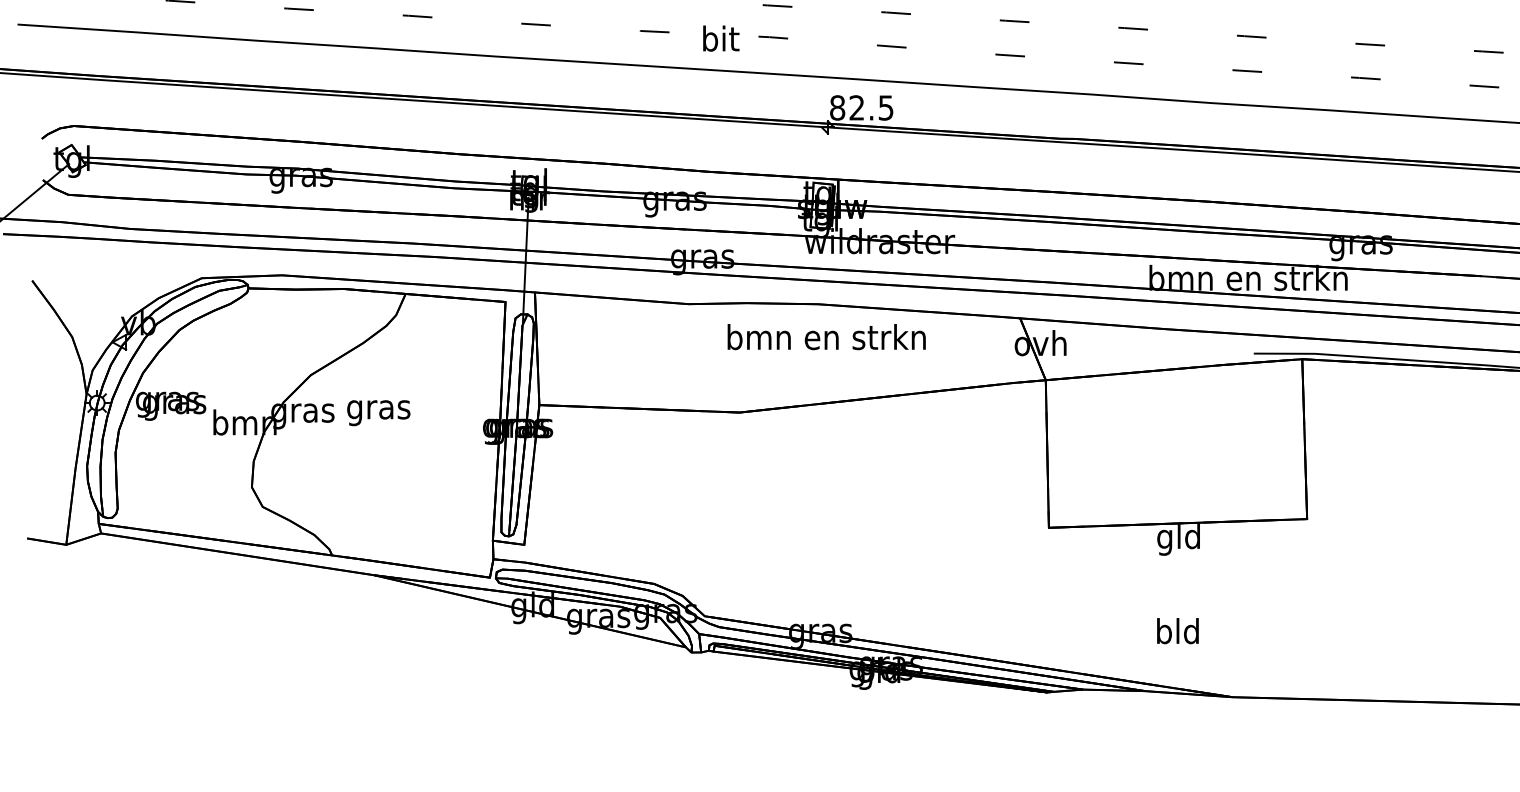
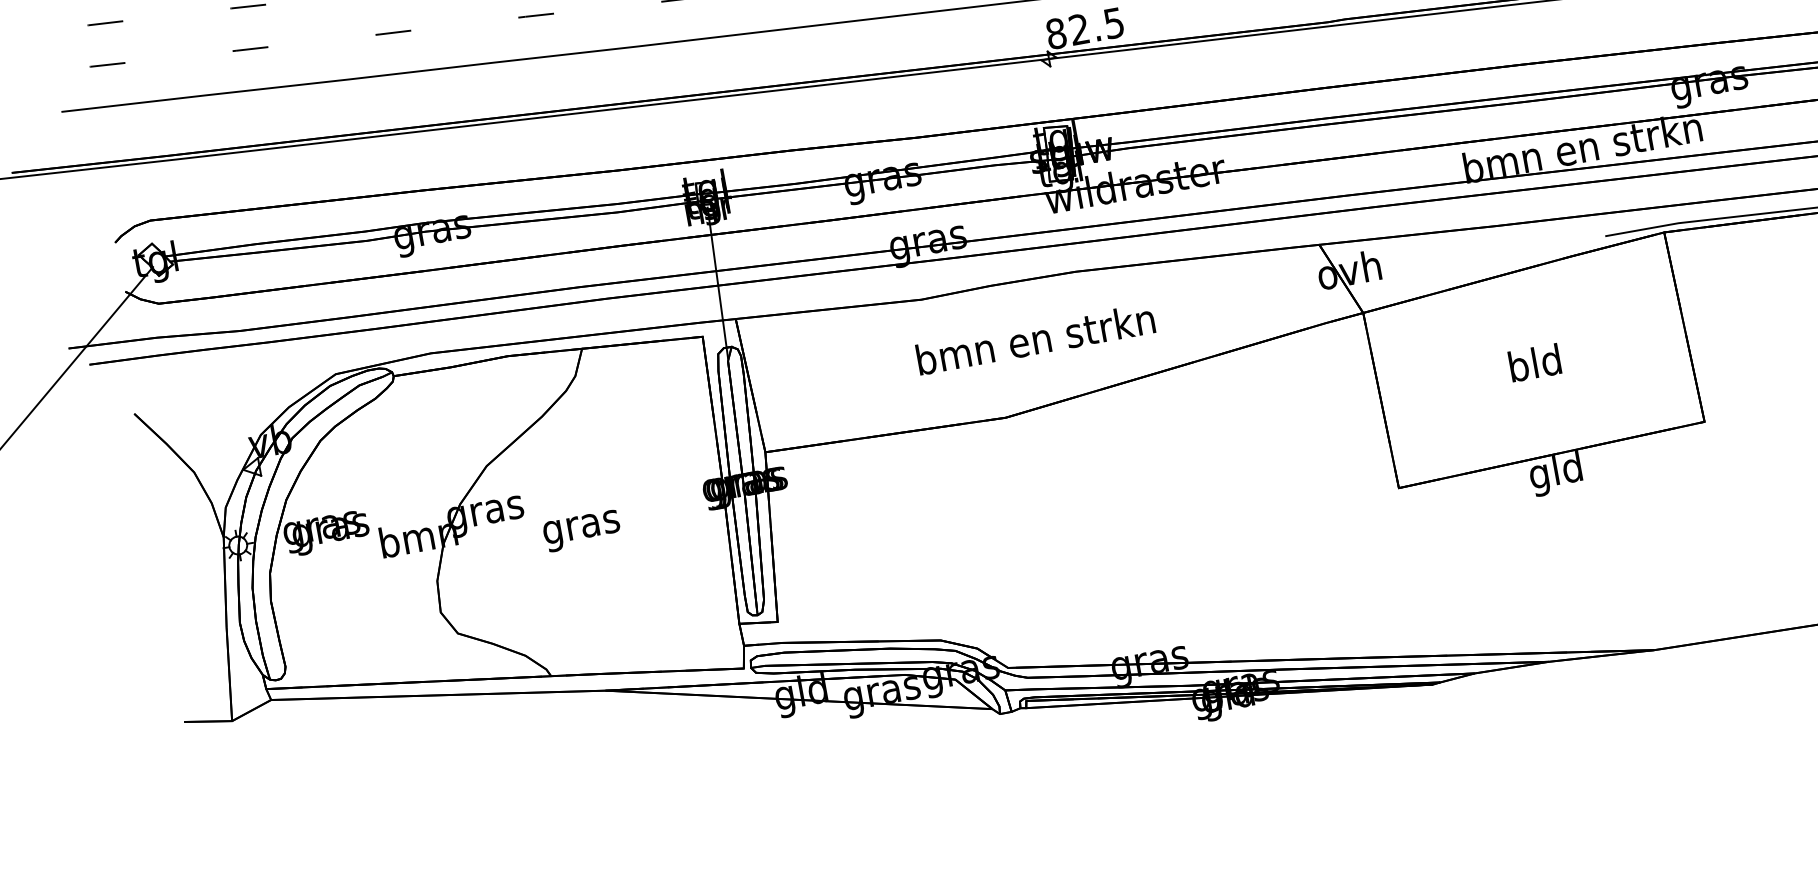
text: (826, 337) -> (1035, 339), moved
text: (378, 413) -> (581, 531), moved
text: (1177, 631) -> (1534, 363), moved

